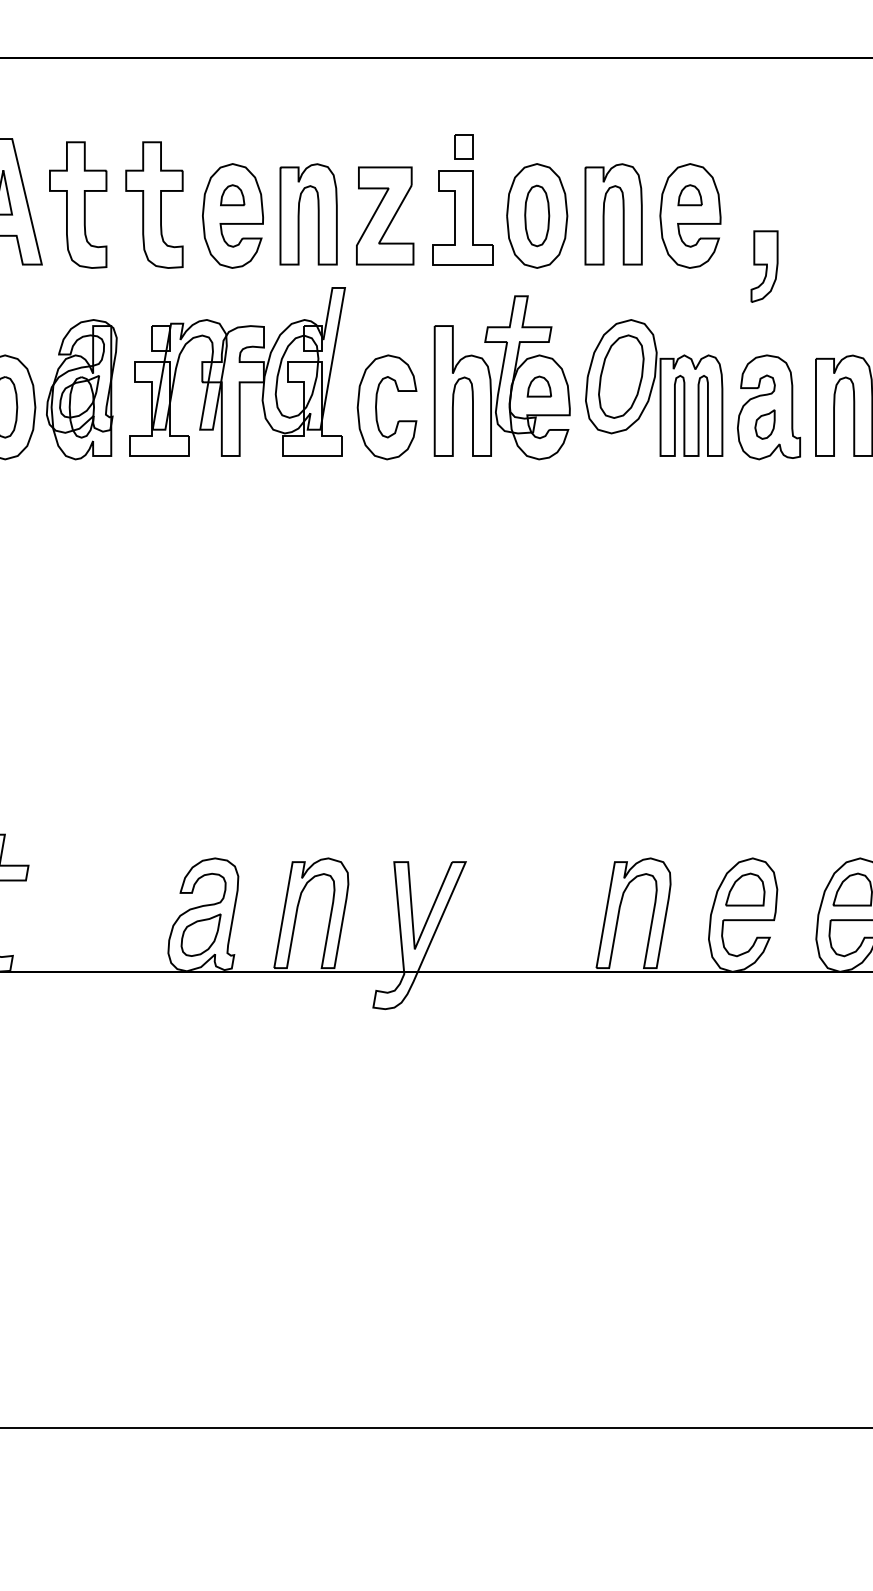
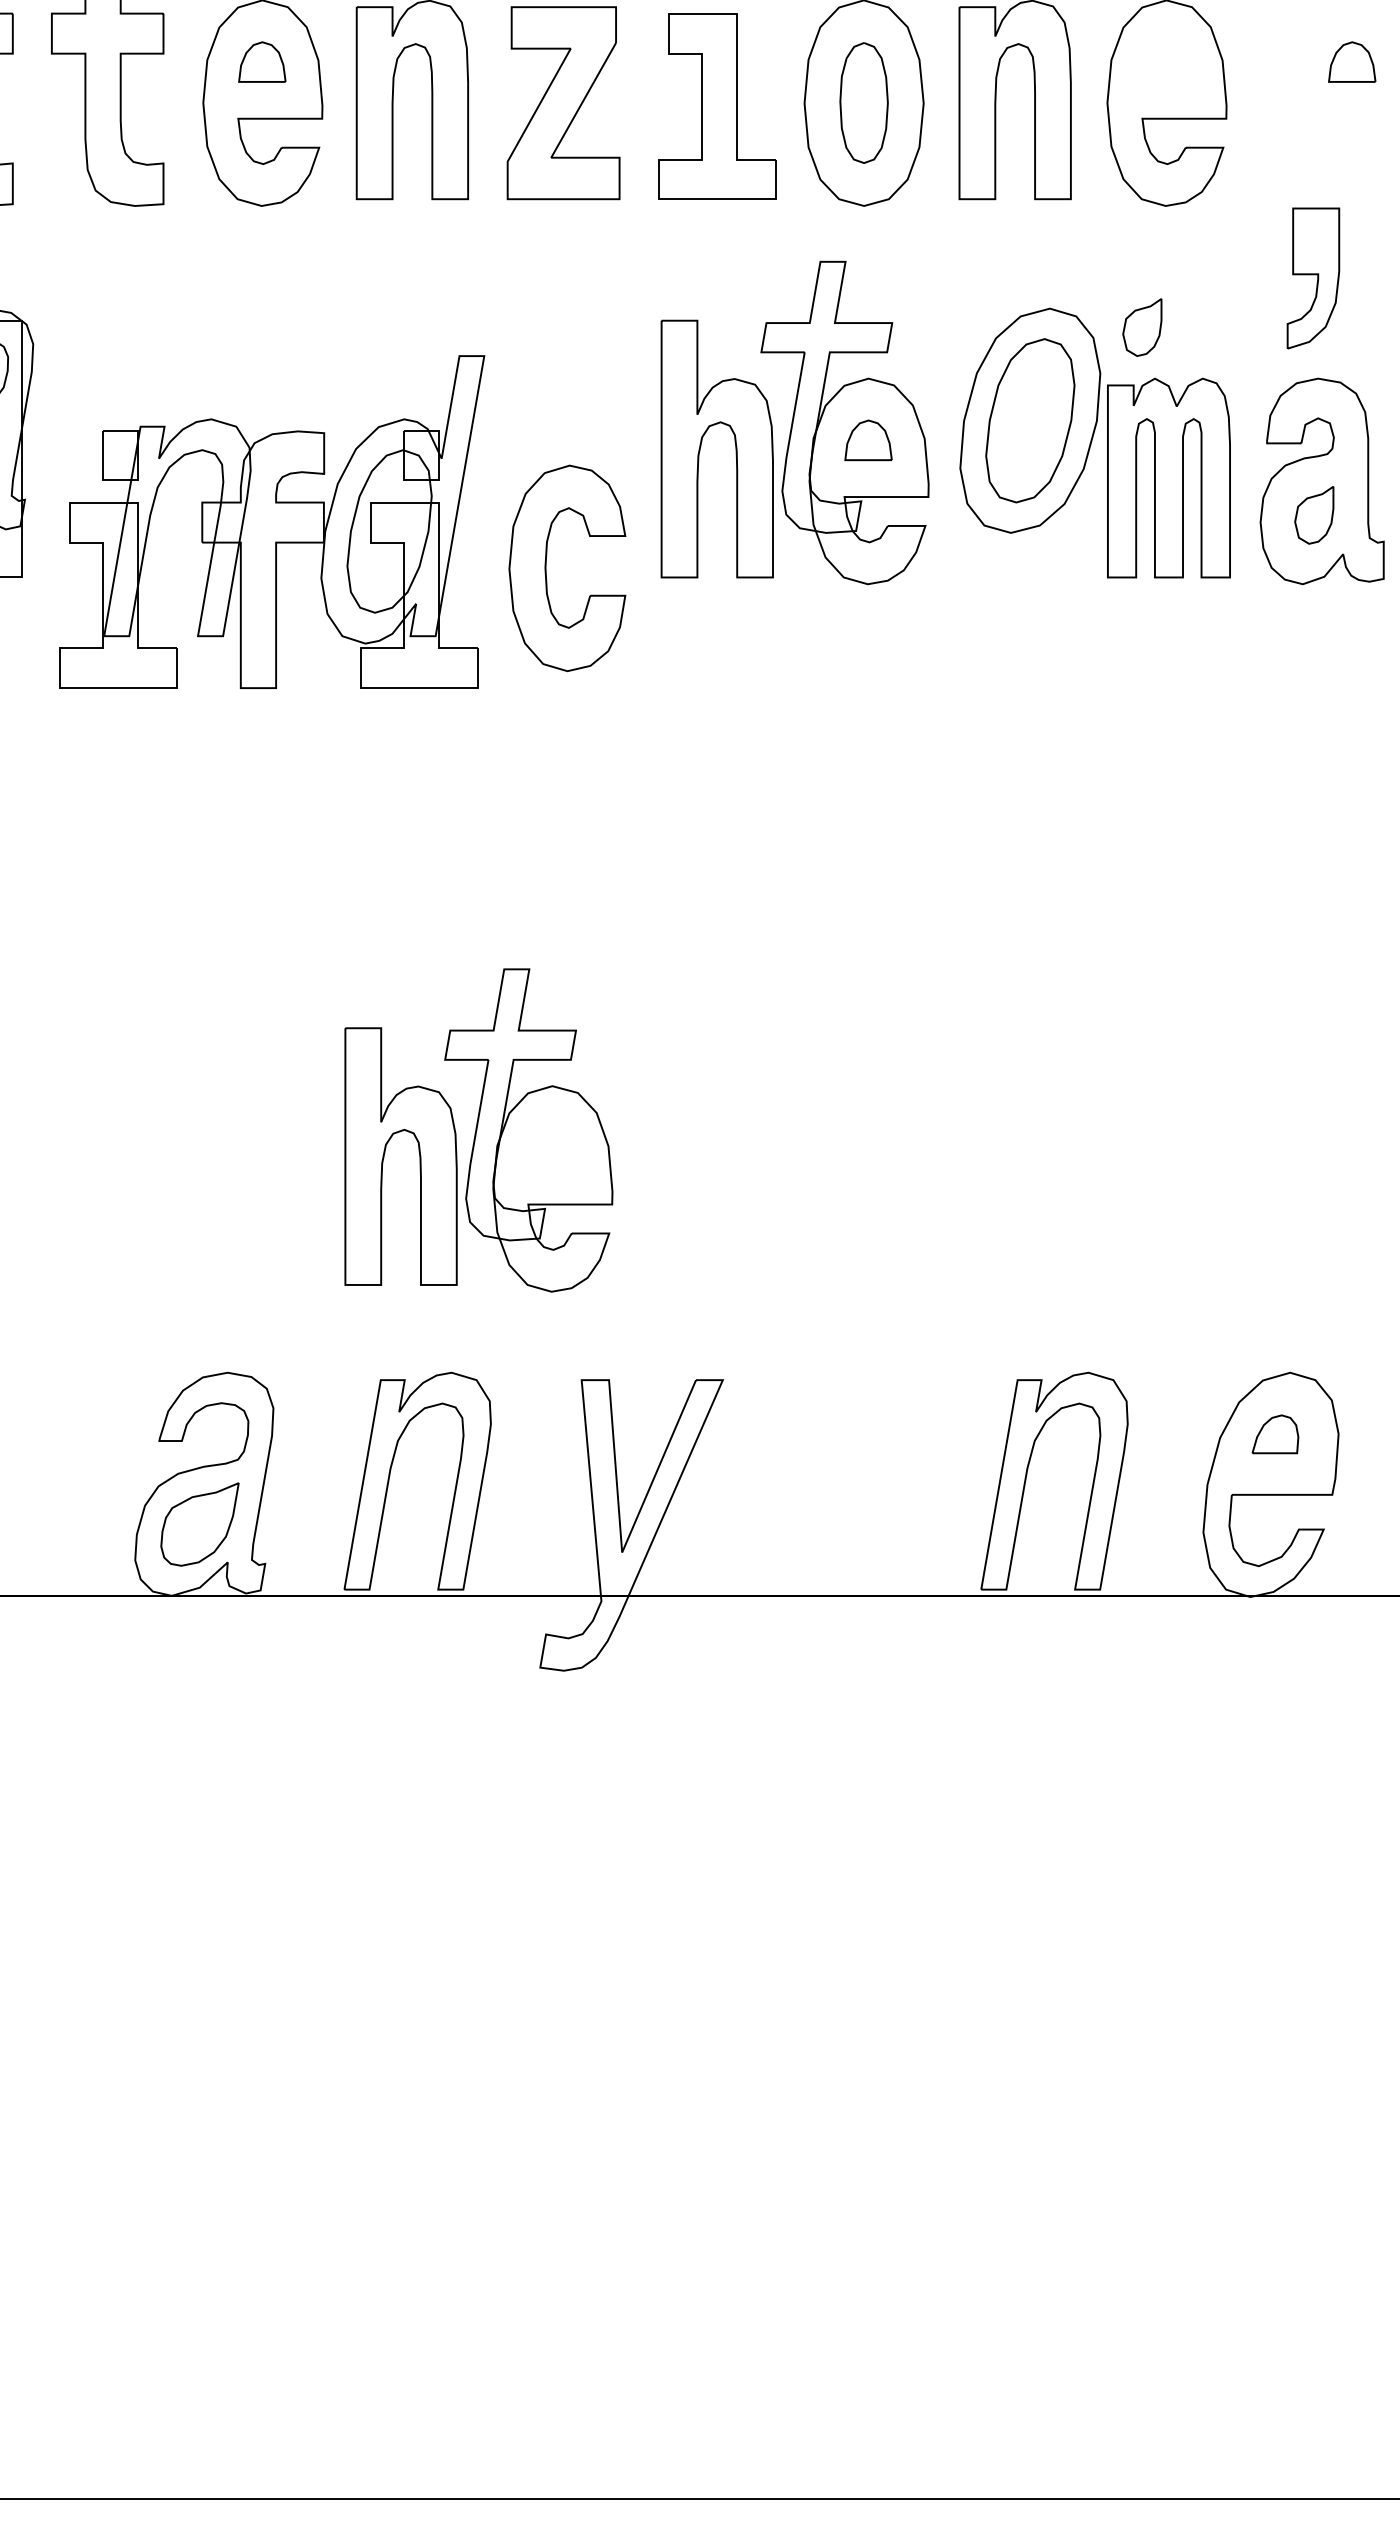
part: (689, 195) -> (1350, 62), moved
part: (764, 266) -> (1313, 278), moved
part: (677, 329) -> (1141, 327), added
part: (237, 371) -> (271, 521), moved
part: (377, 410) -> (548, 574), moved
part: (341, 735) -> (477, 1129), added
part: (745, 889) -> (1275, 1434), size x0.6

